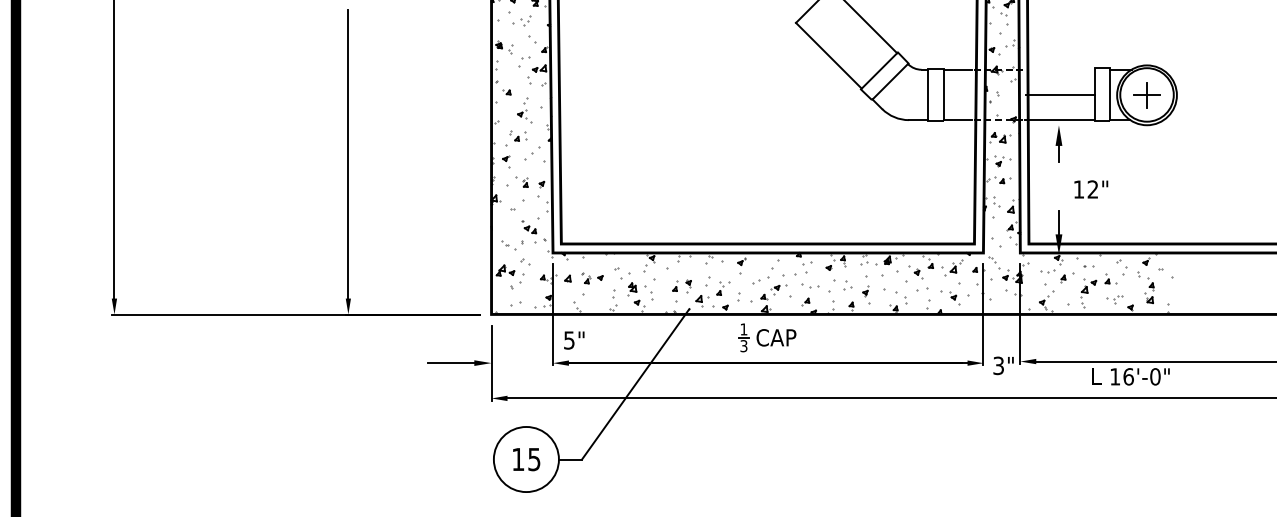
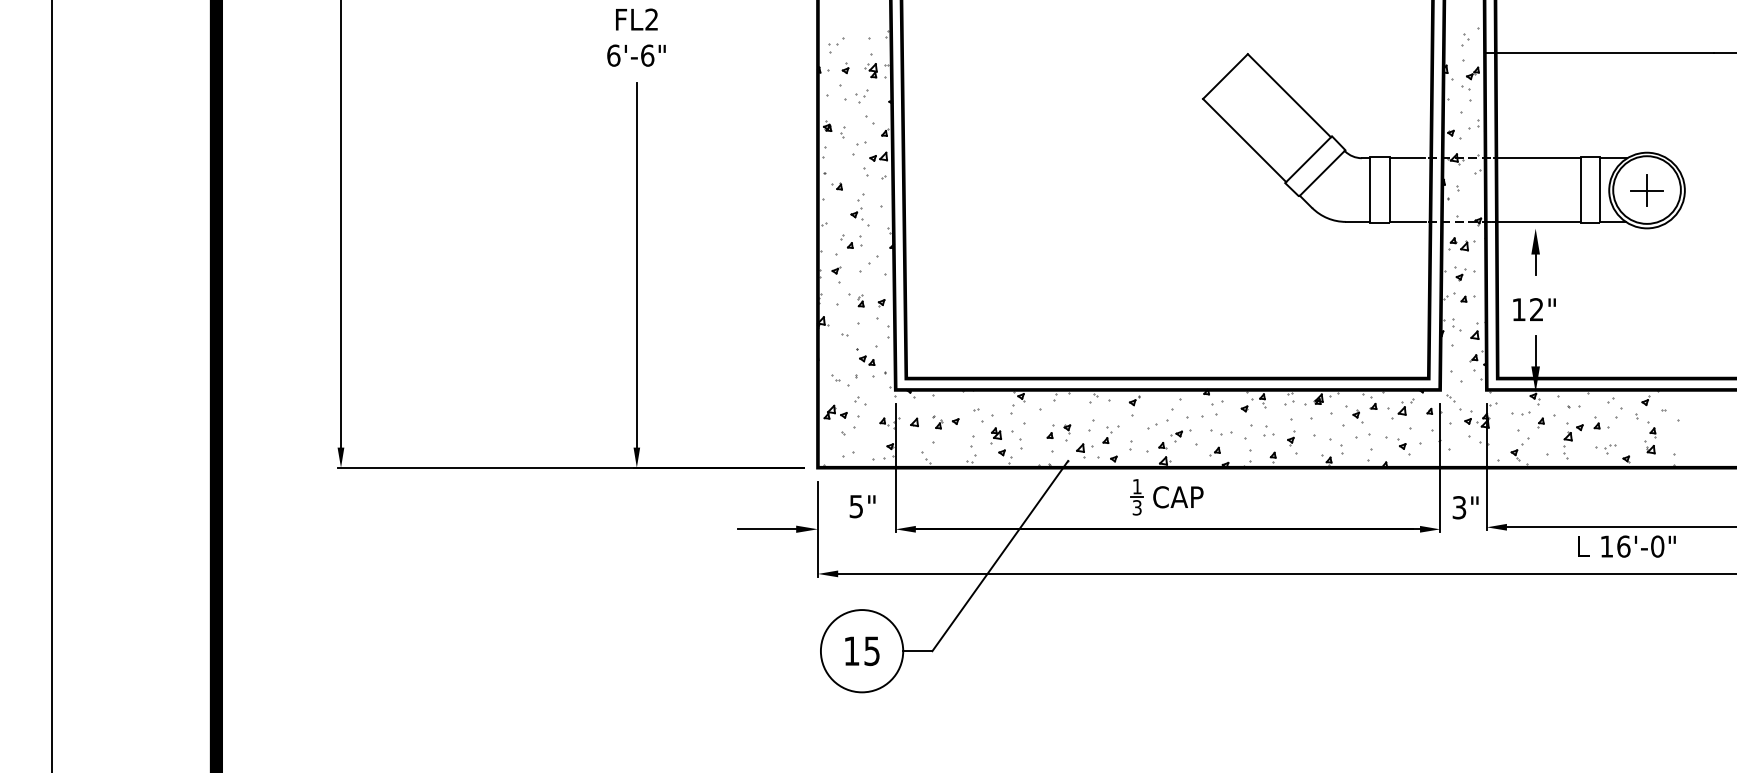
line: (1059, 95) -> (1536, 158), moved
text: (1091, 189) -> (1534, 309), moved
text: (574, 340) -> (862, 506), moved
text: (1003, 365) -> (1465, 507), moved

